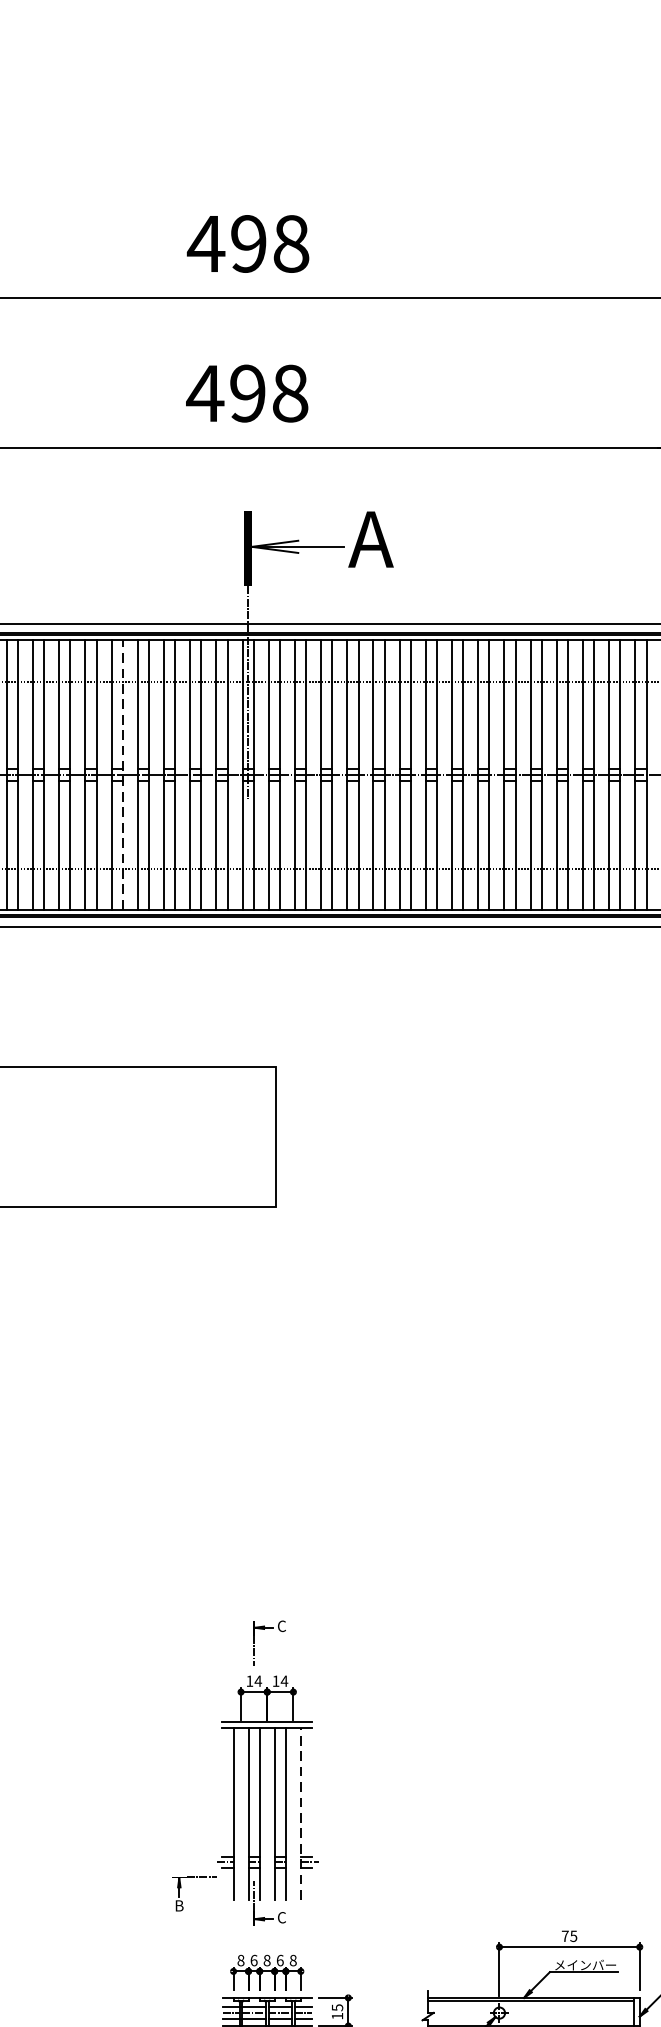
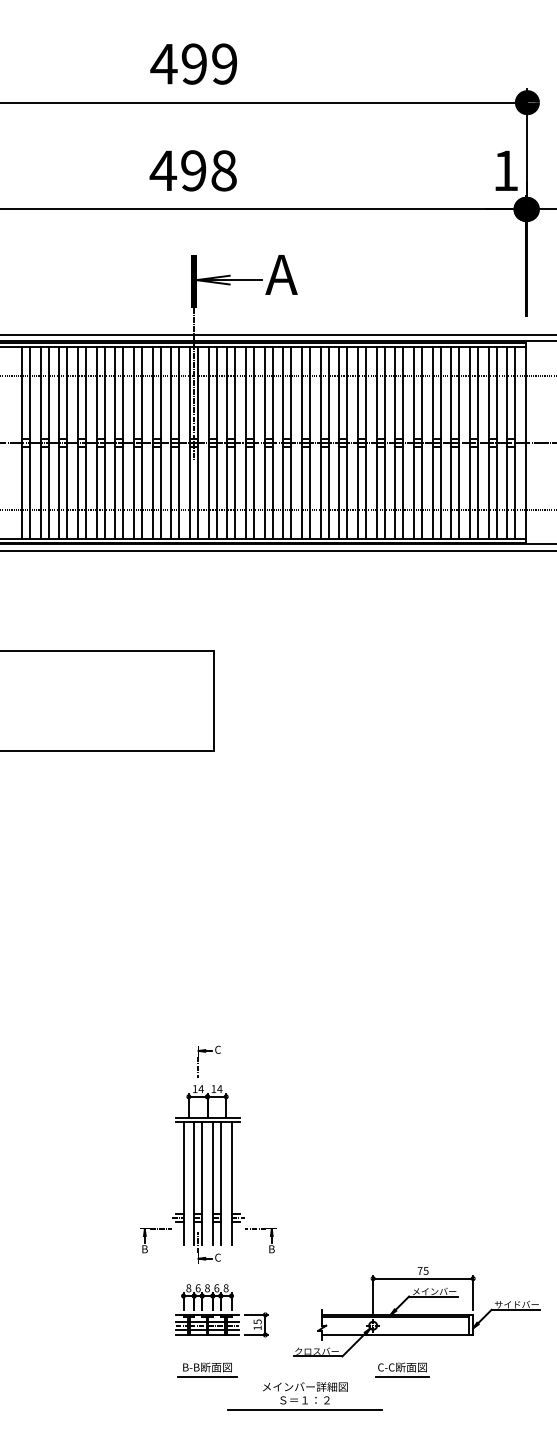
text: (291, 243) -> (224, 63), 498 -> 499
line: (122, 774) -> (104, 442), dashed -> solid
line: (300, 1813) -> (231, 1183), dashed -> solid
part: (354, 1900) -> (269, 1245), added

